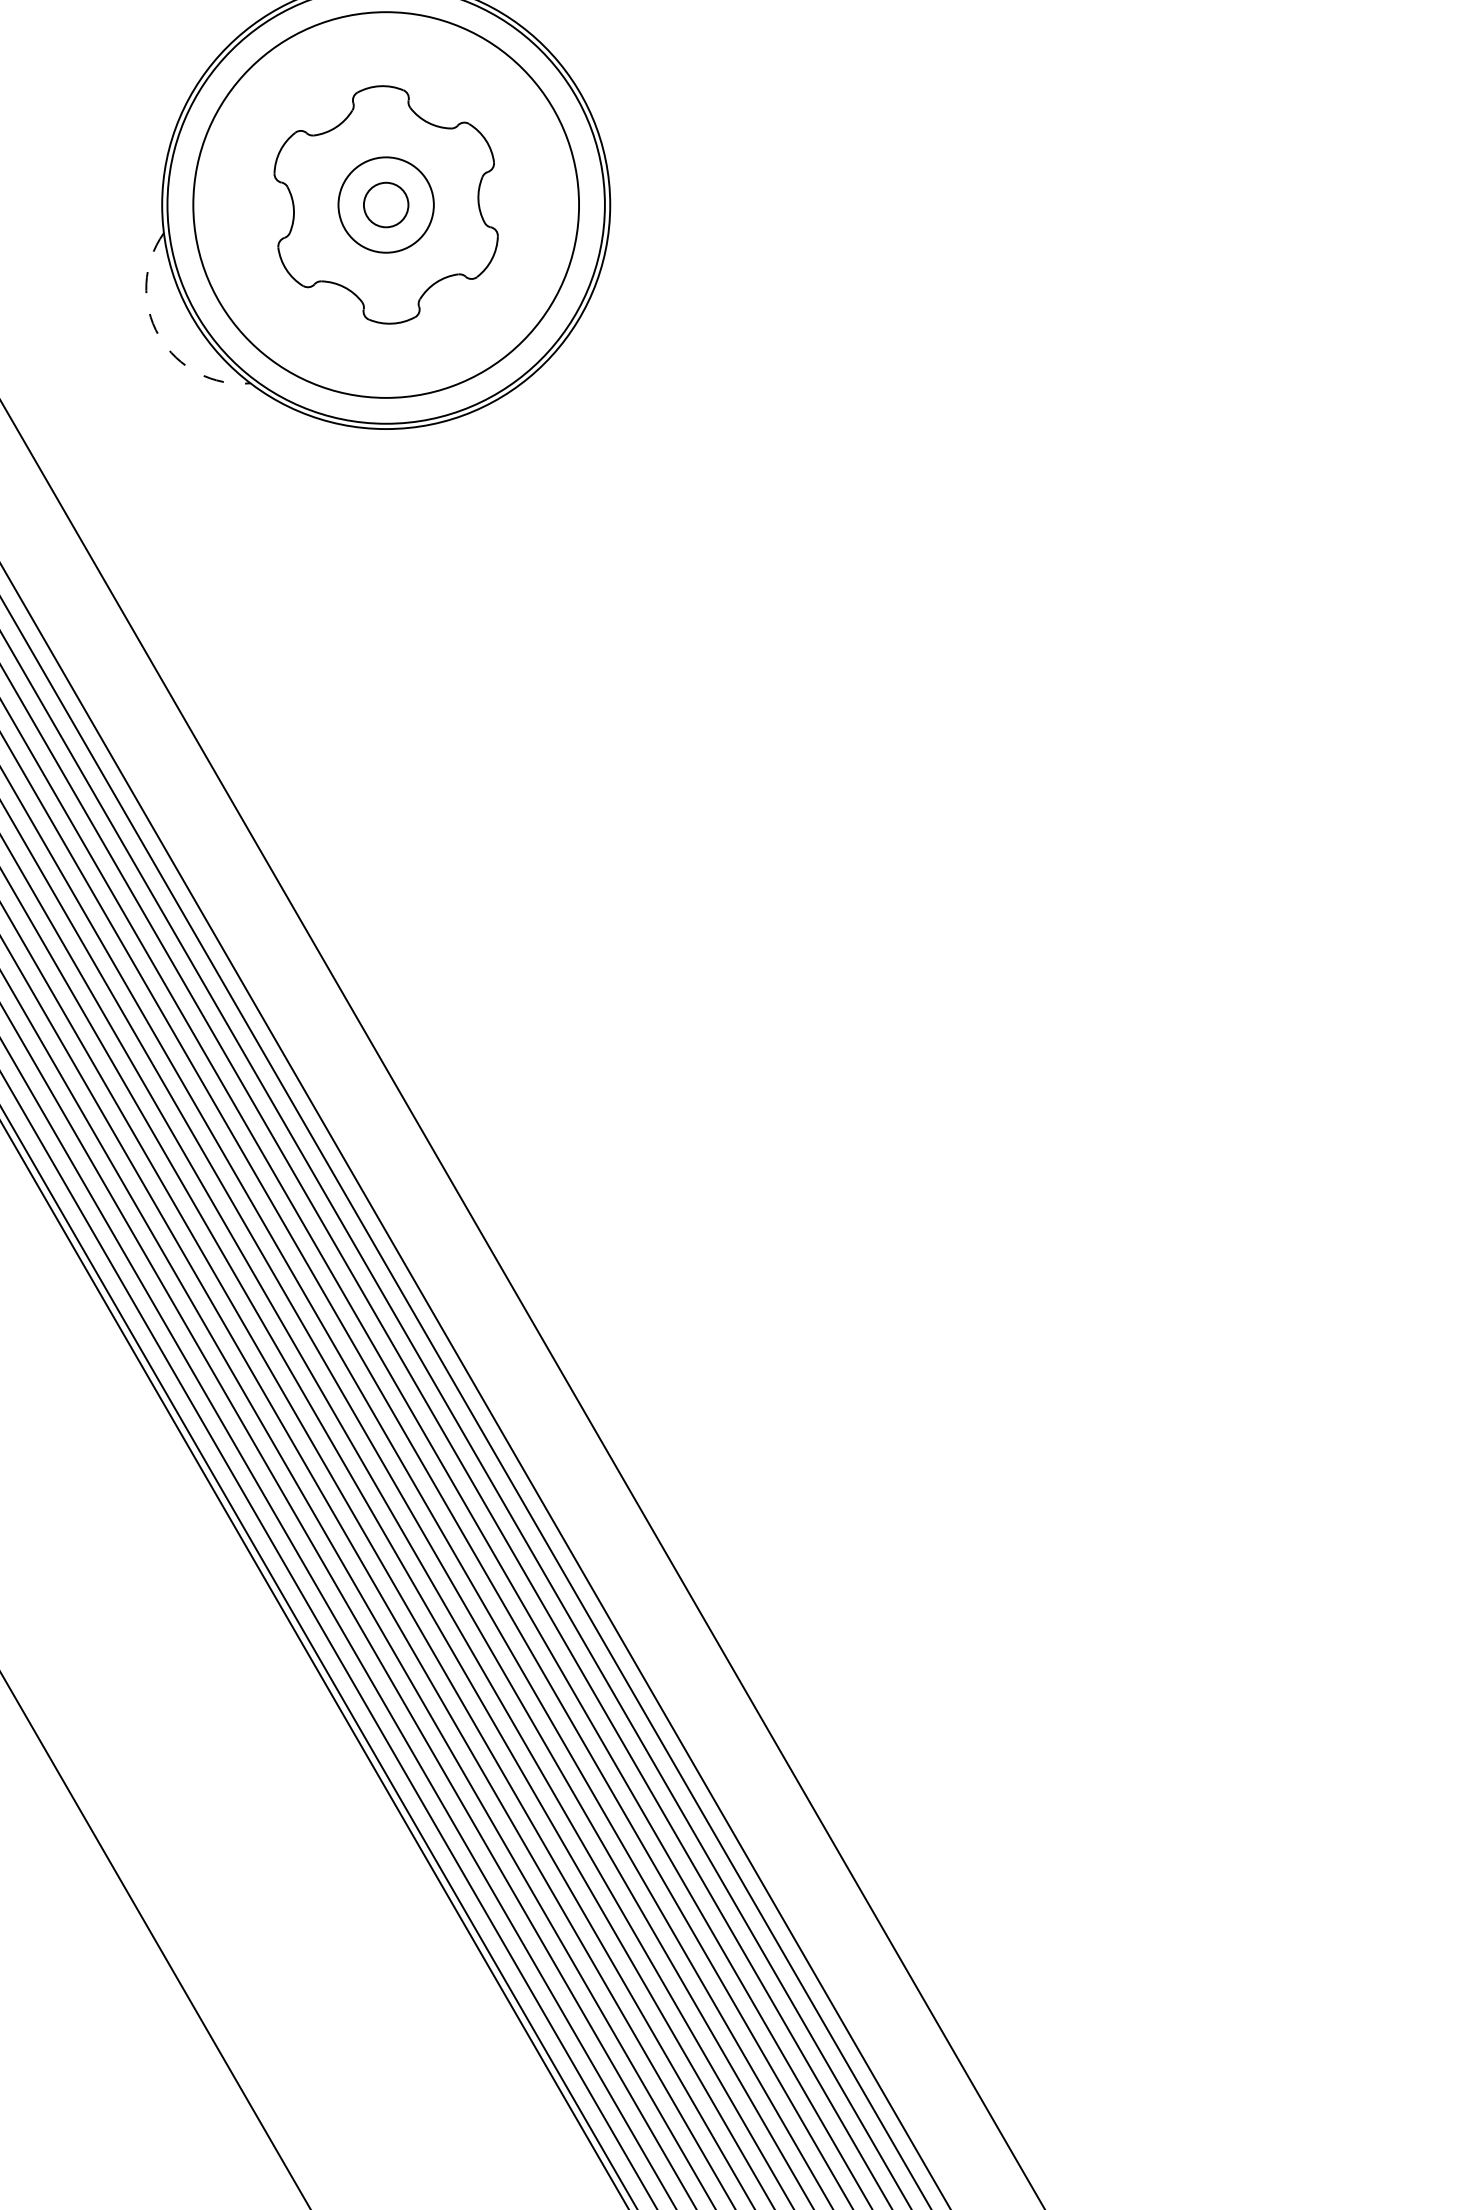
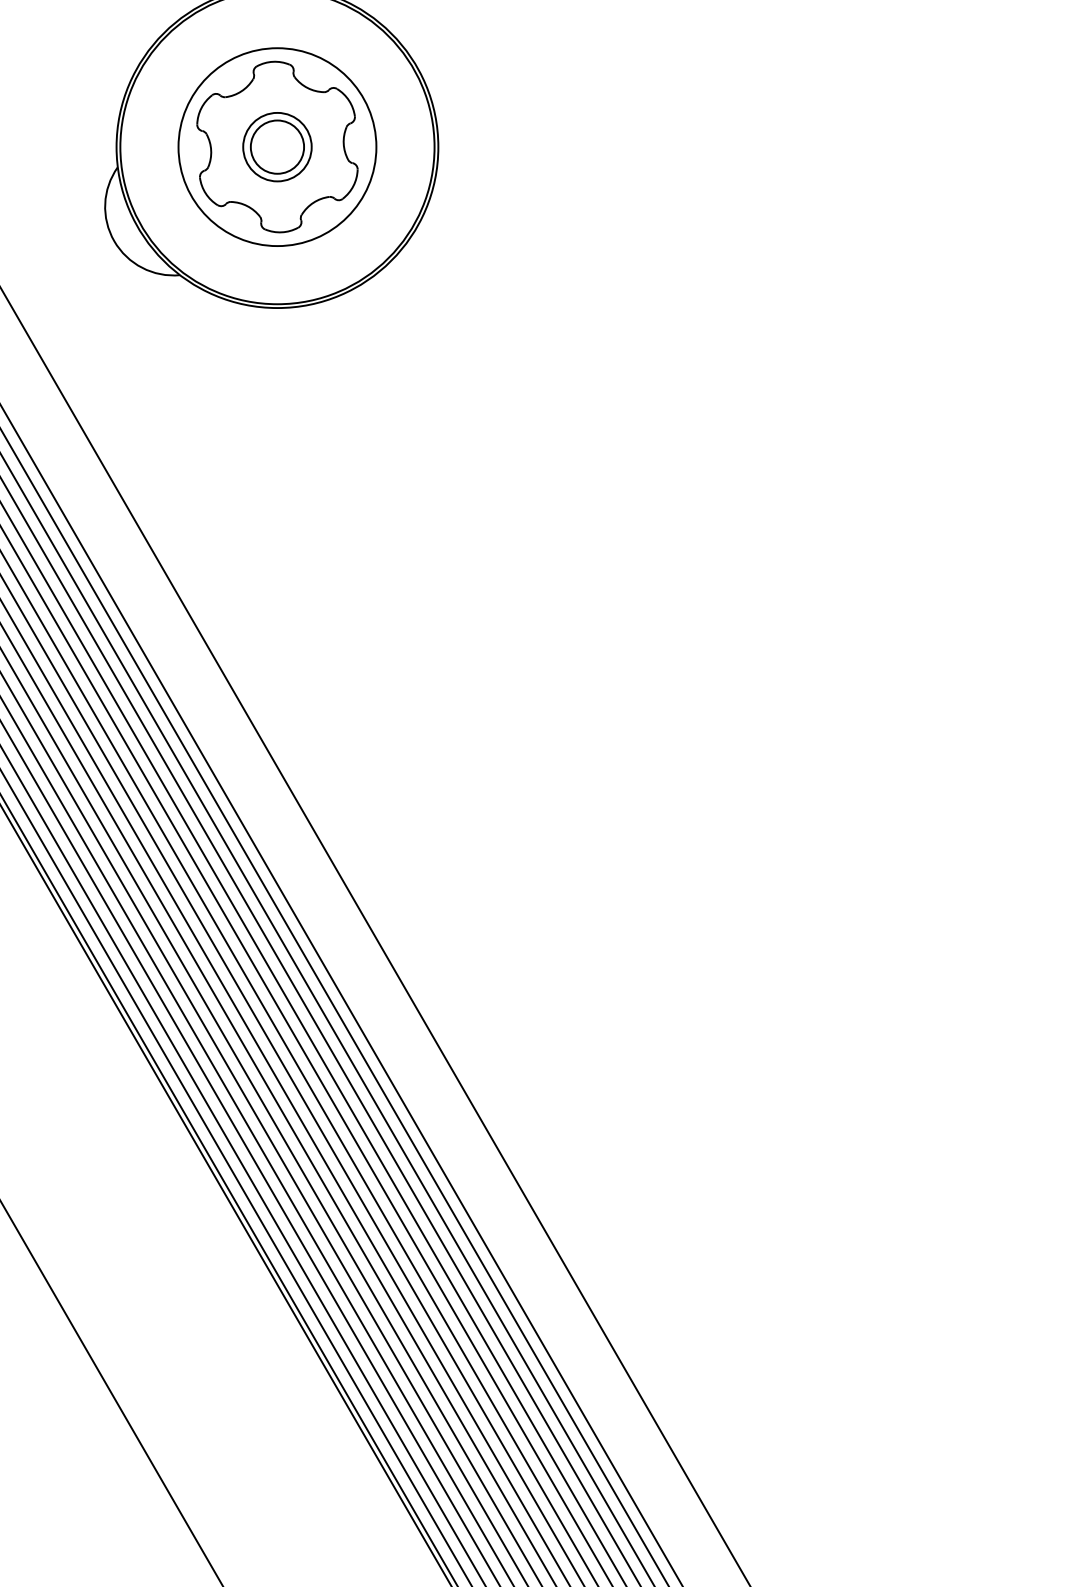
circle: (385, 204) -> (276, 146), size x0.71
circle: (386, 204) -> (277, 146), size x1.67
arc: (159, 336) -> (114, 241), dashed -> solid

